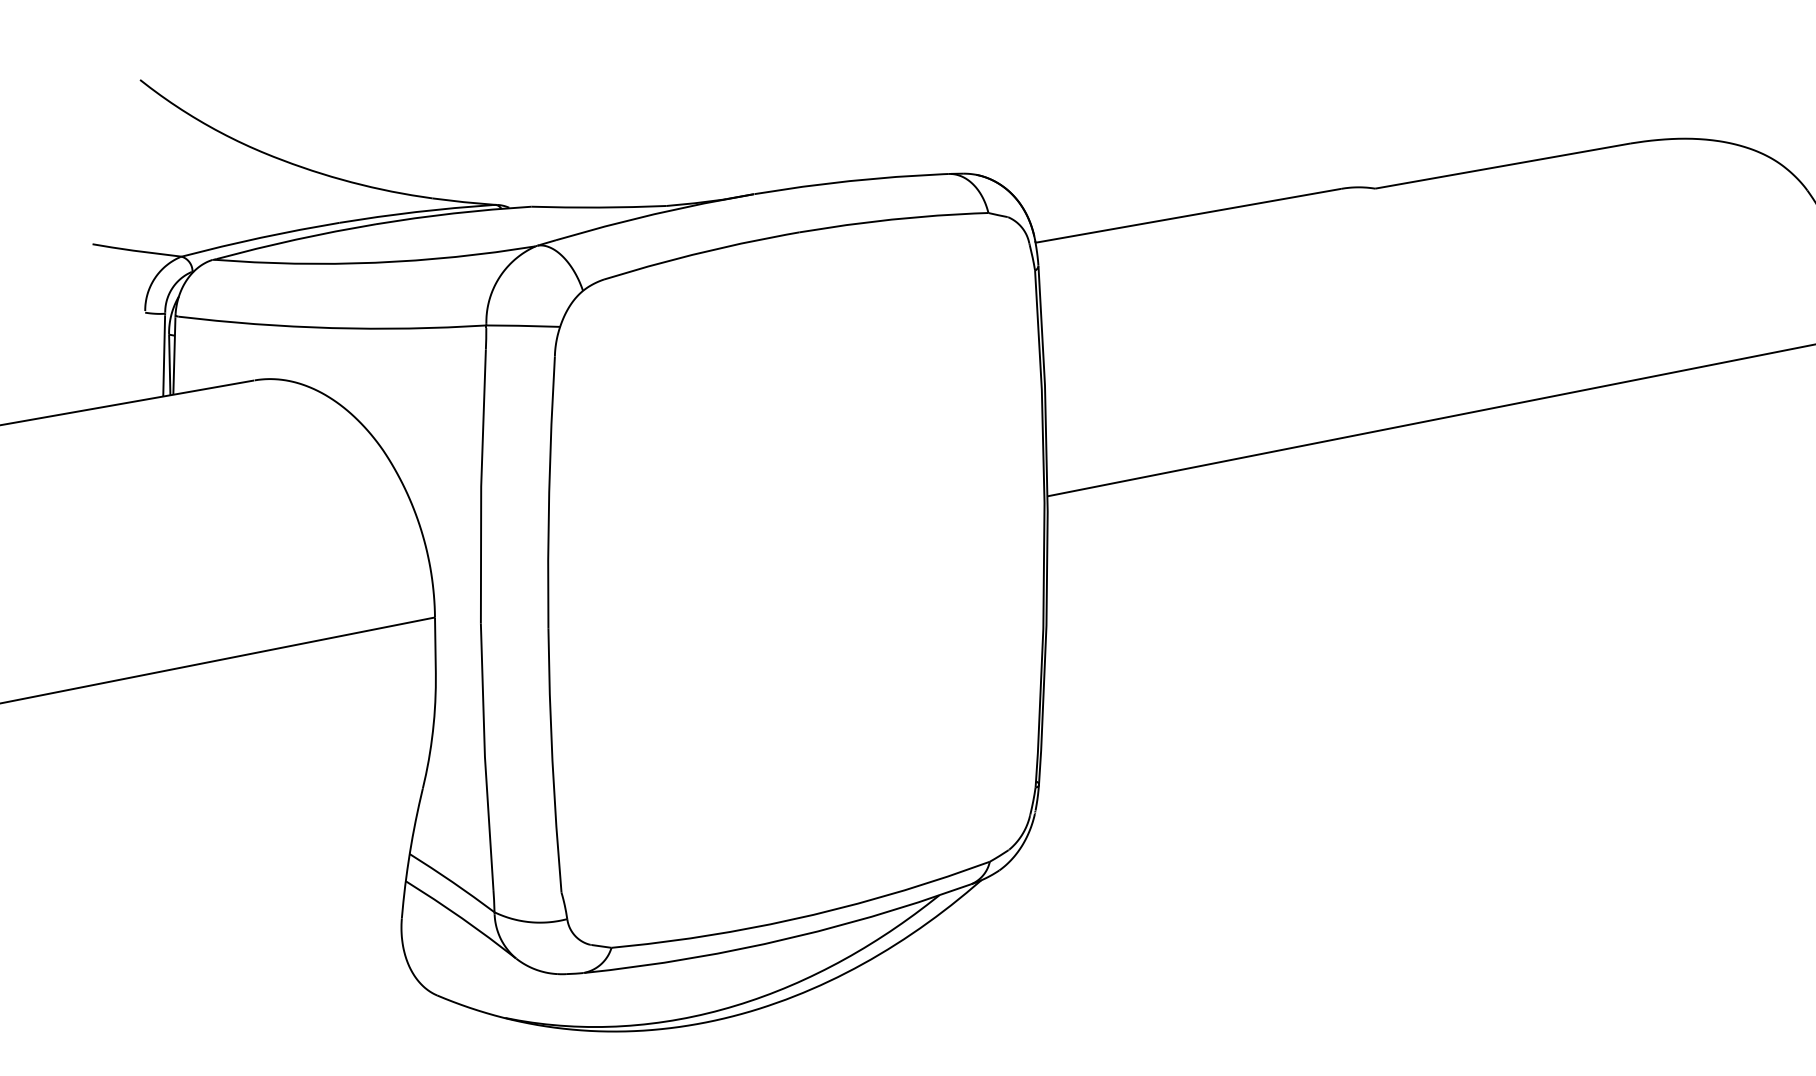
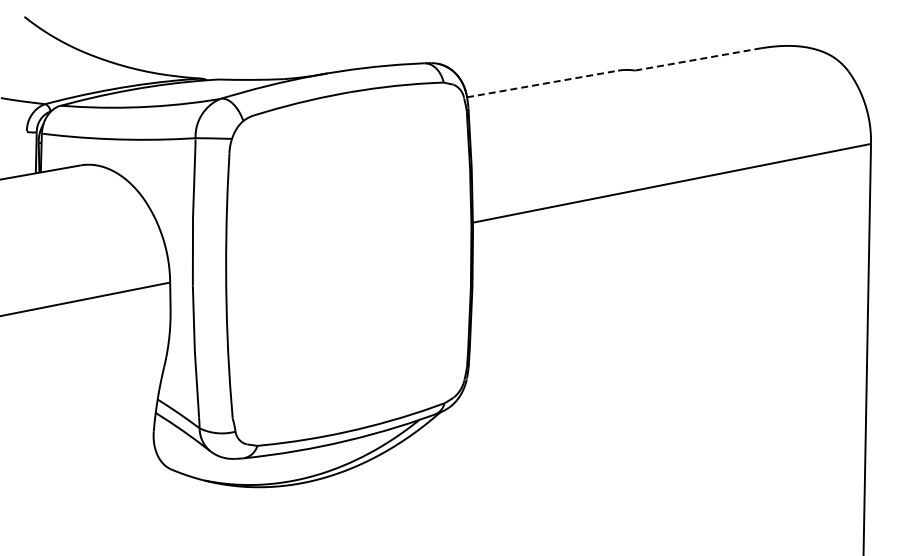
line: (1501, 166) -> (697, 59), solid -> dashed
line: (1188, 216) -> (542, 84), solid -> dashed

